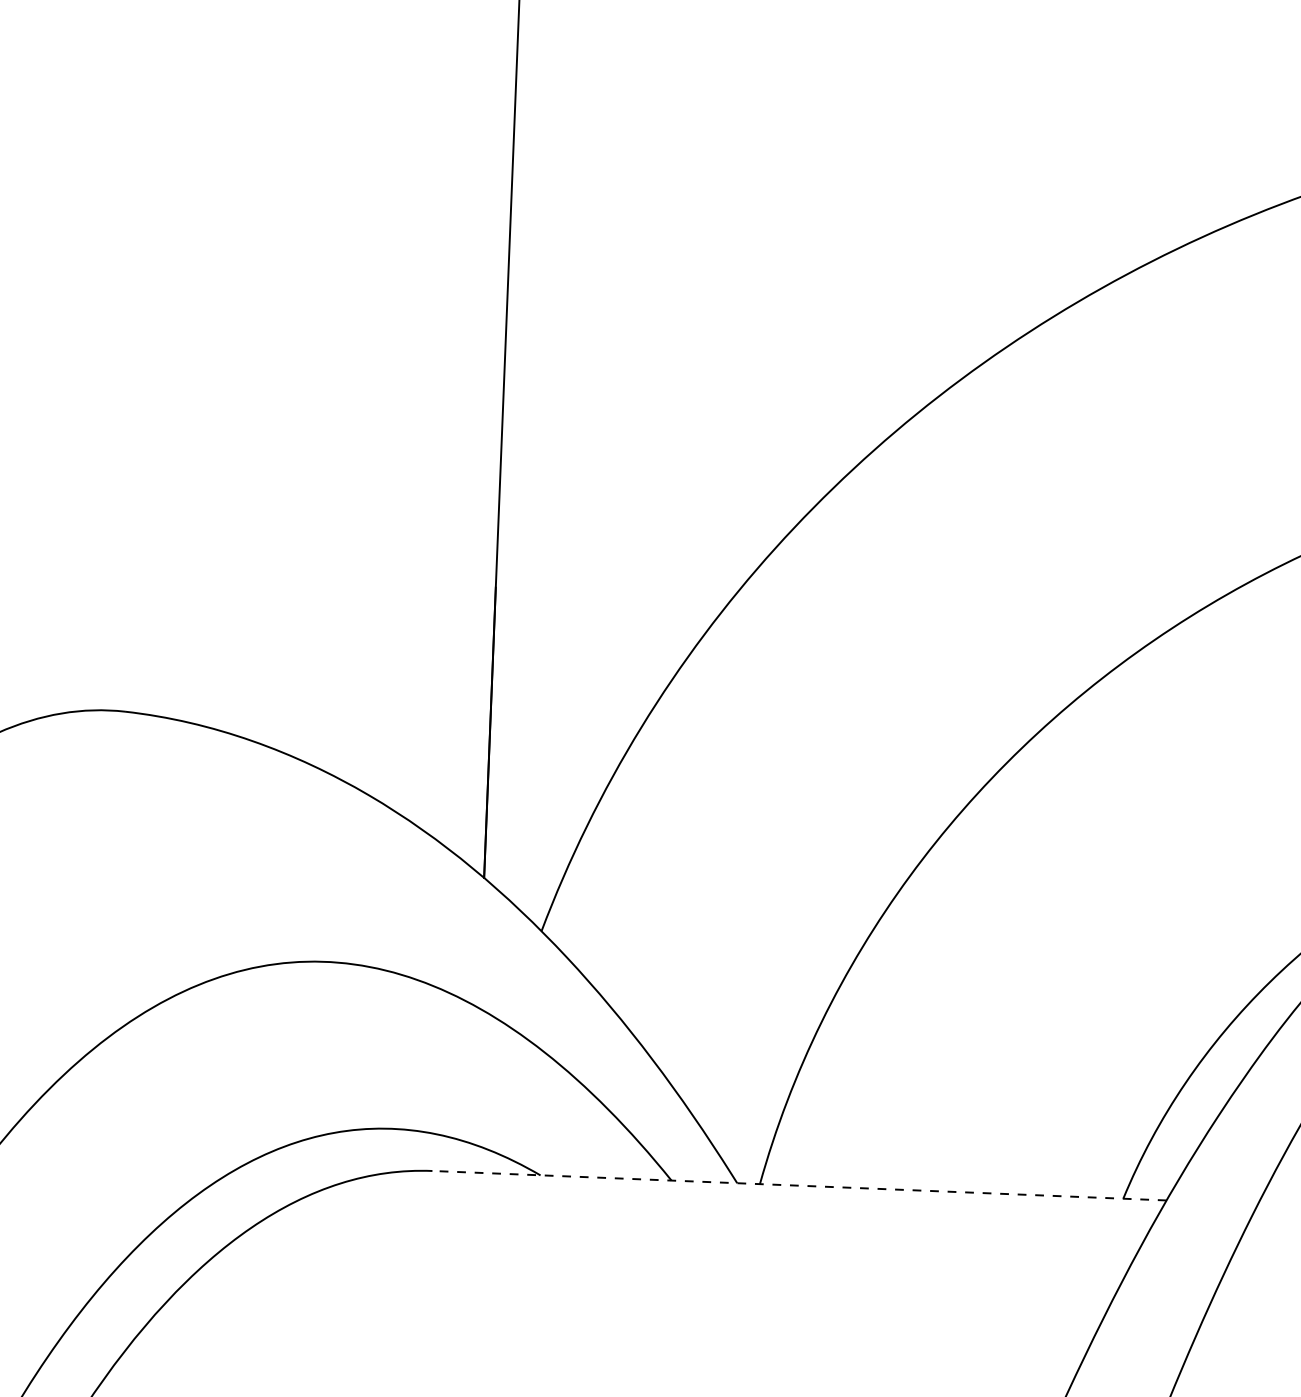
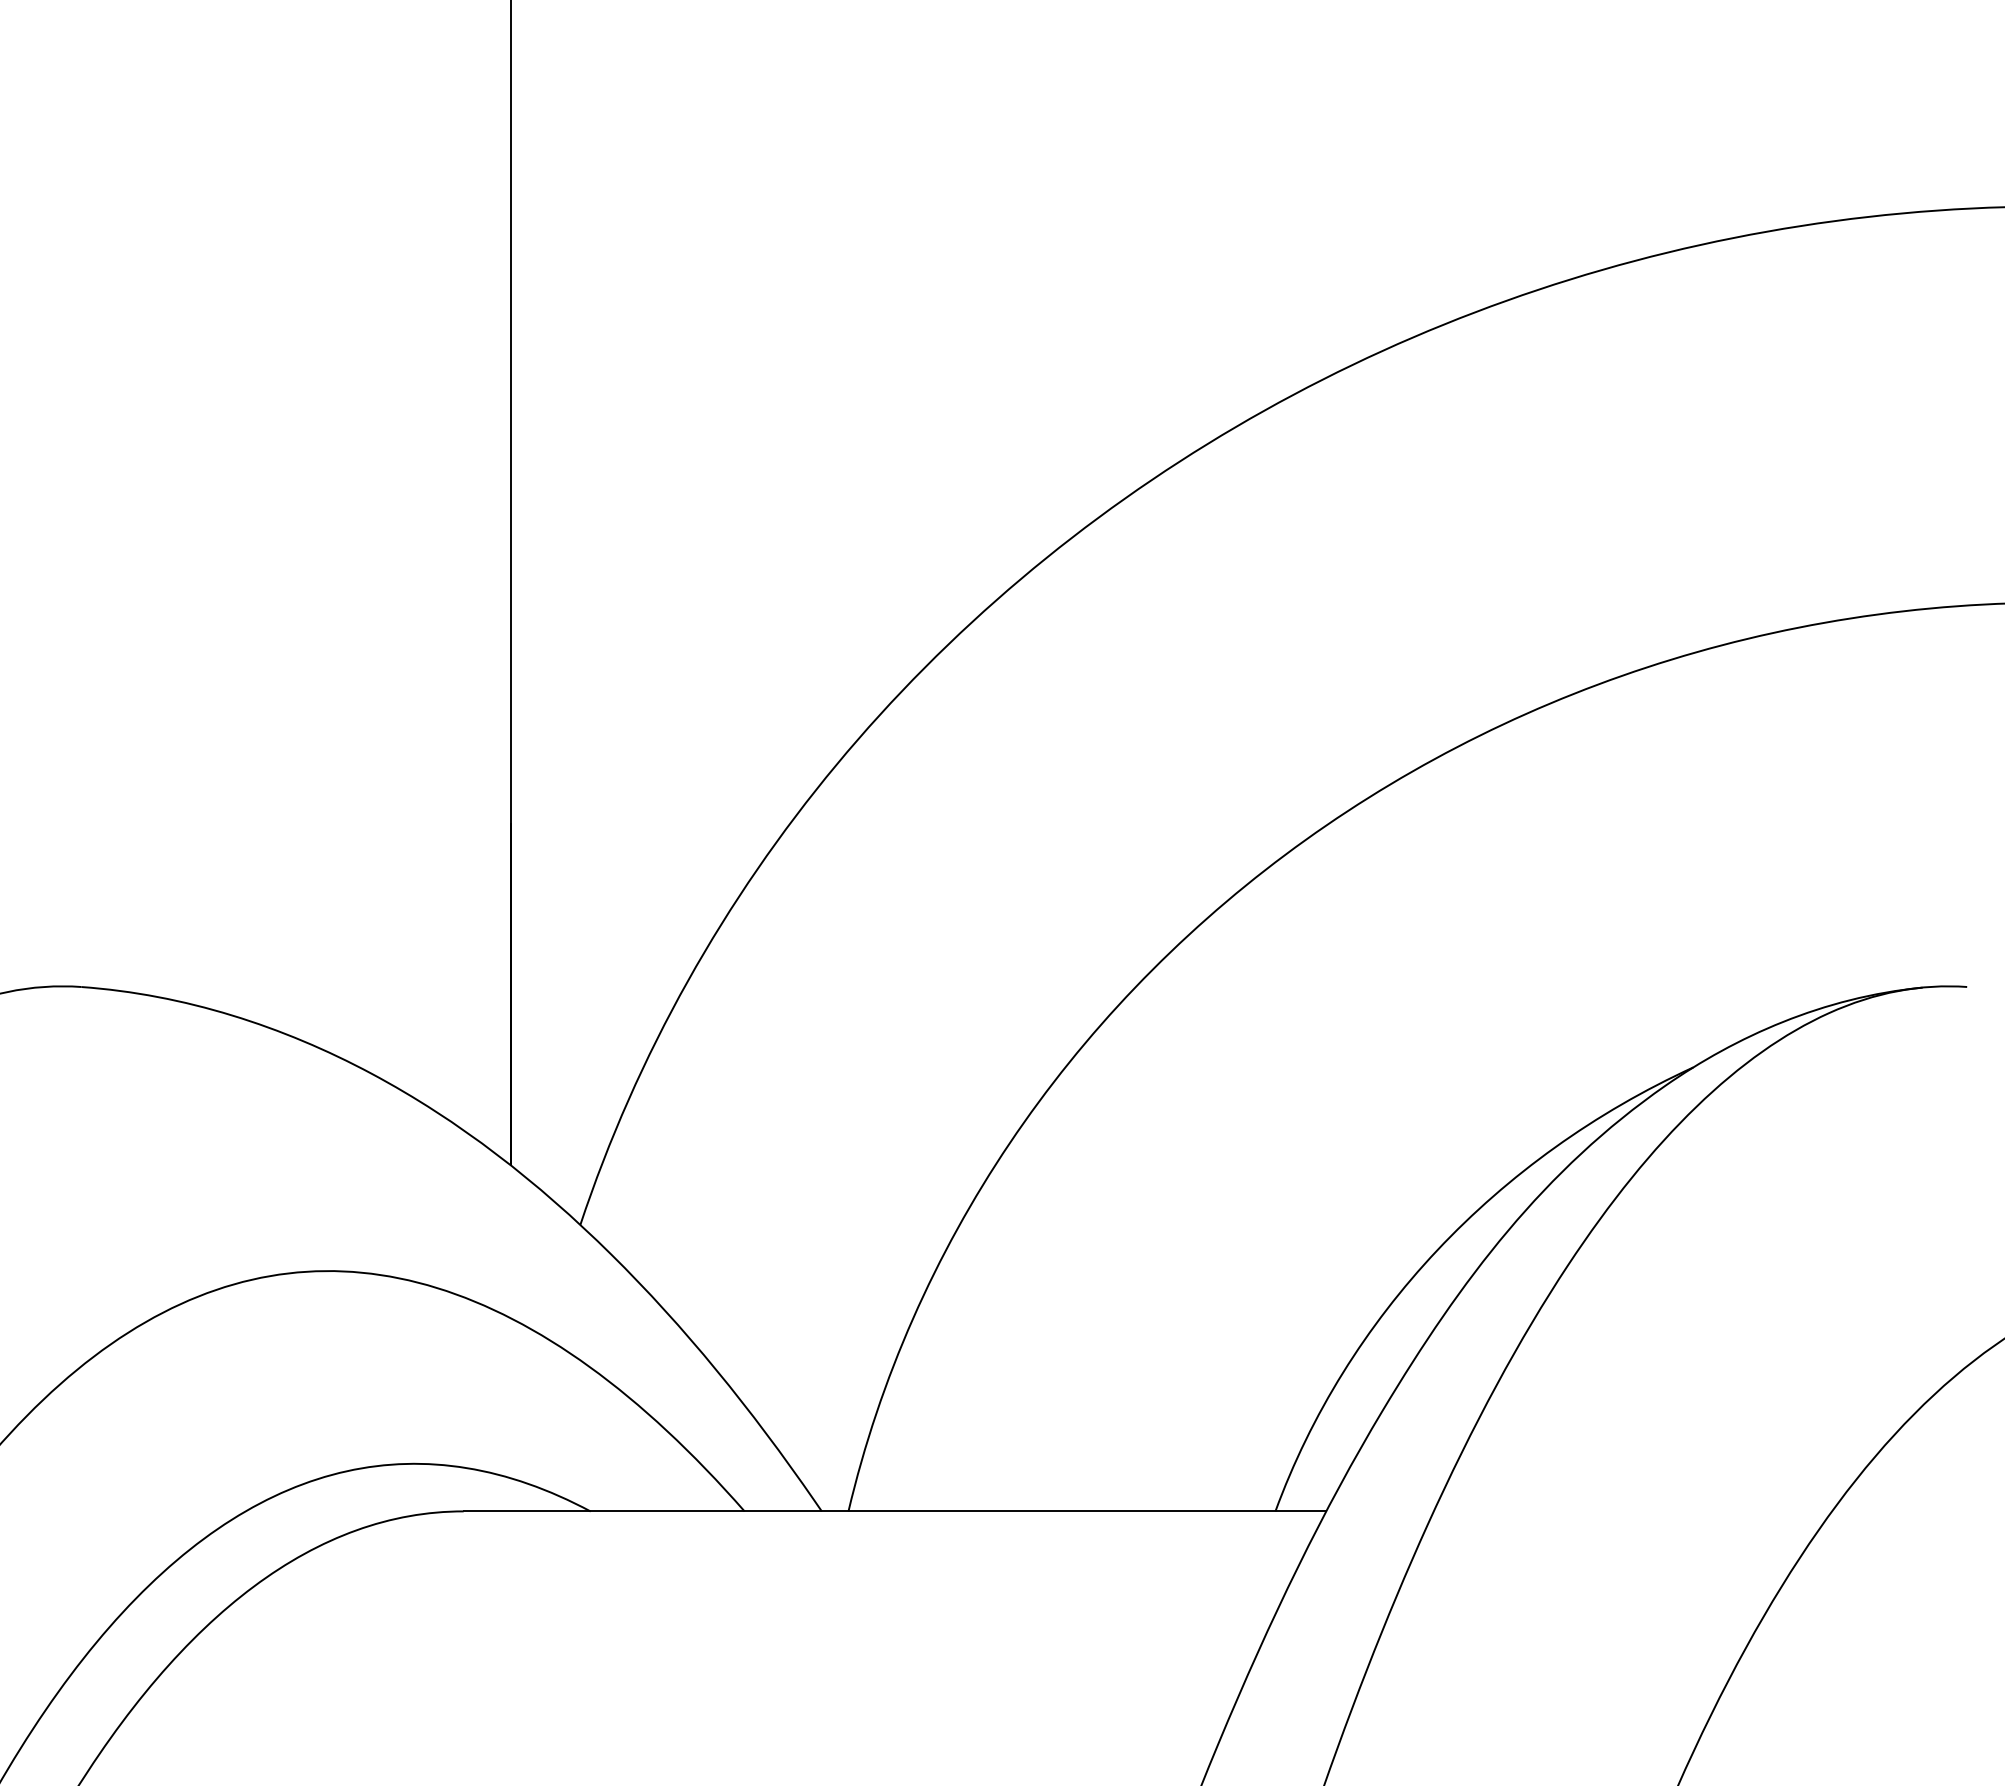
line: (799, 1185) -> (894, 1511), dashed -> solid

